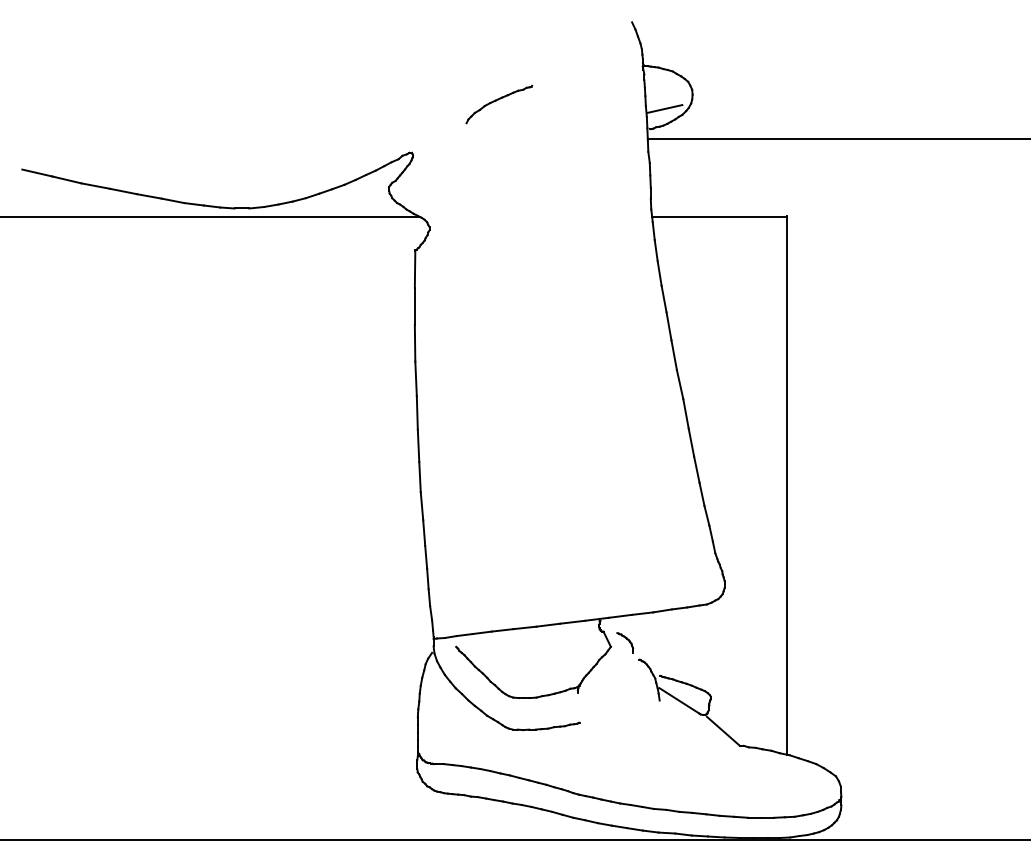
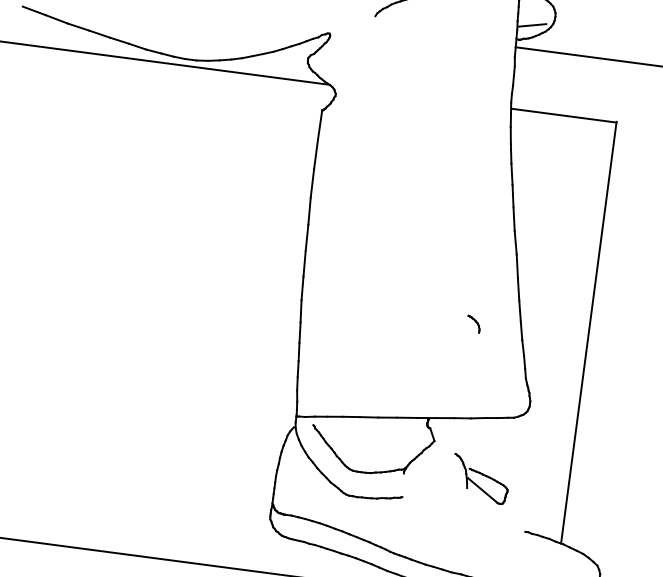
part: (625, 642) -> (474, 324), moved
line: (722, 730) -> (513, 518), removed

